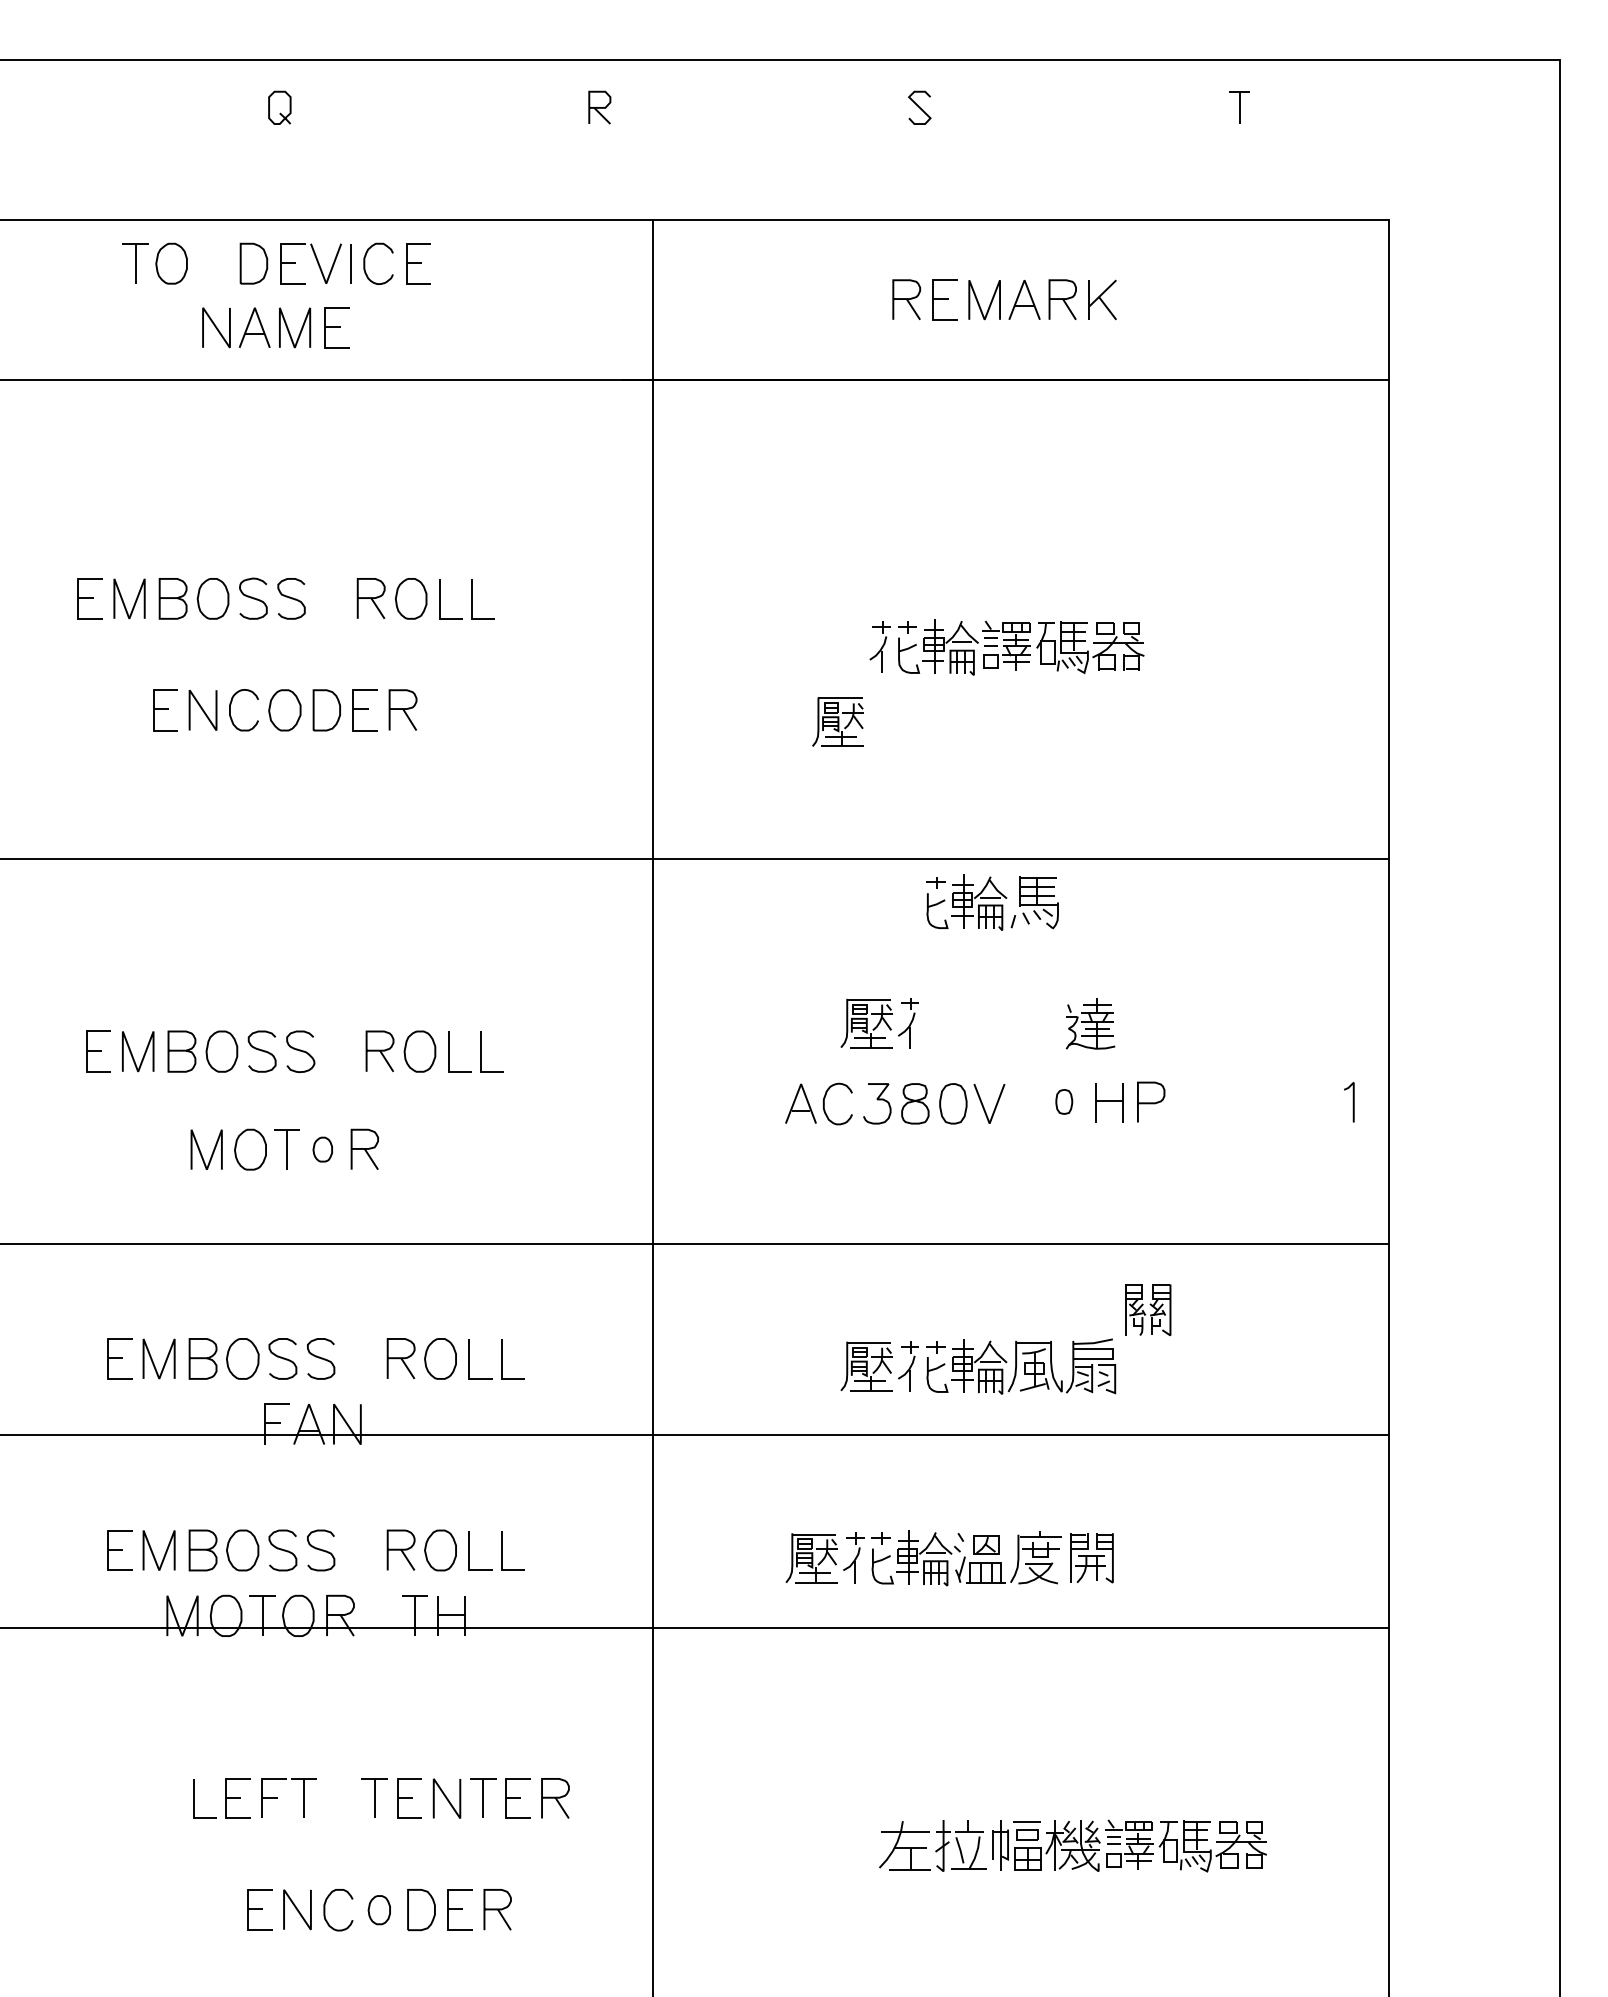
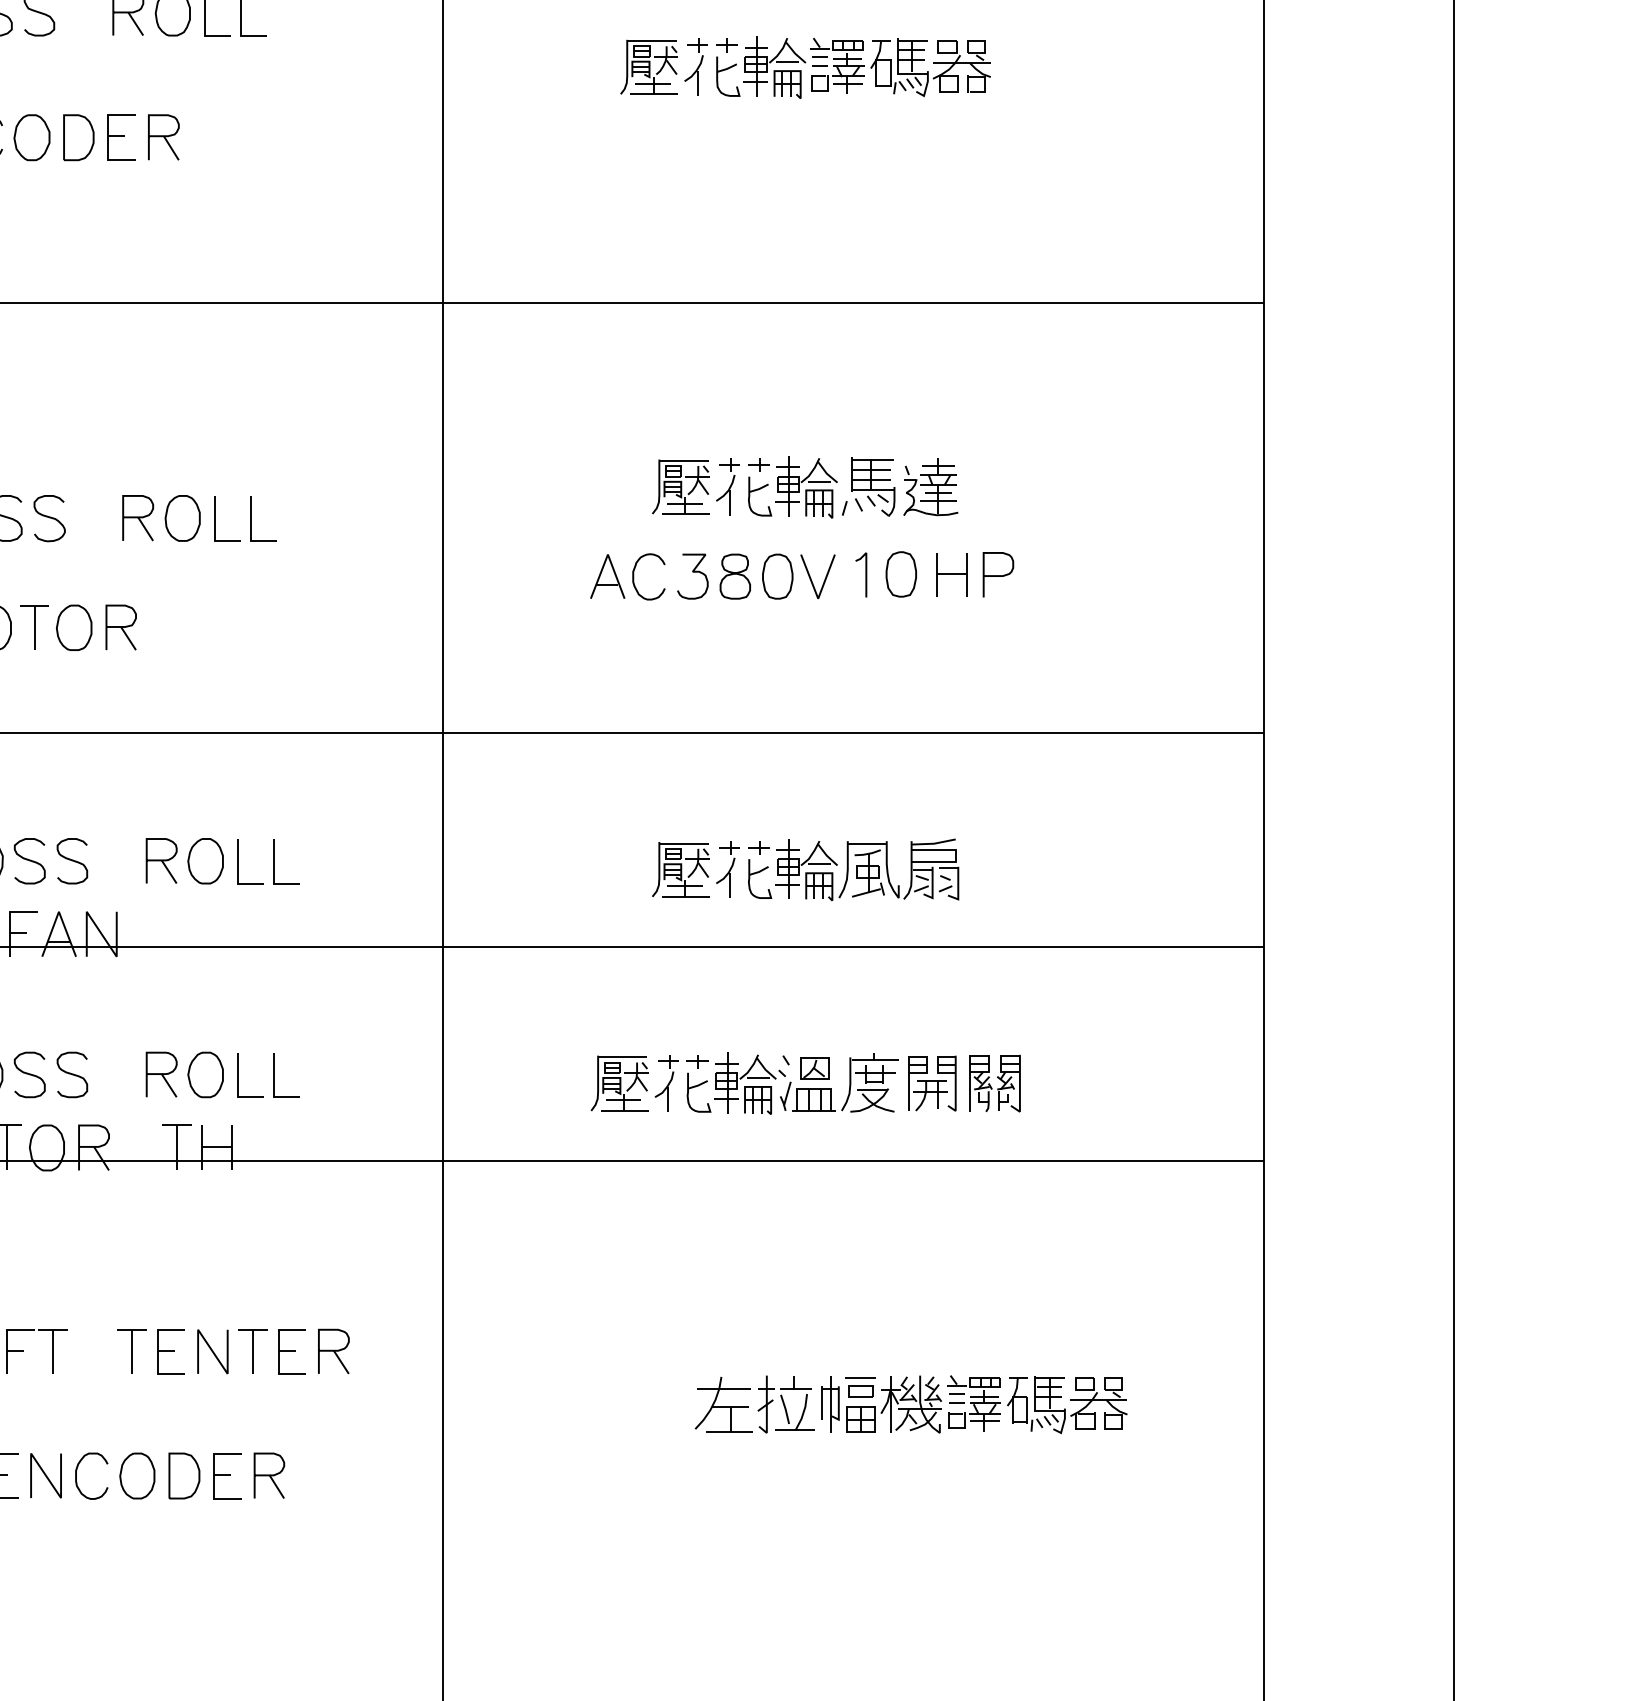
part: (837, 721) -> (648, 66), moved
part: (992, 902) -> (821, 487), moved
part: (1064, 1101) -> (901, 574), size x1.67
line: (1352, 1102) -> (864, 575), moved
part: (322, 1149) -> (73, 627), size x1.67
part: (1148, 1309) -> (995, 1082), moved
part: (379, 1910) -> (137, 1476), size x1.43

